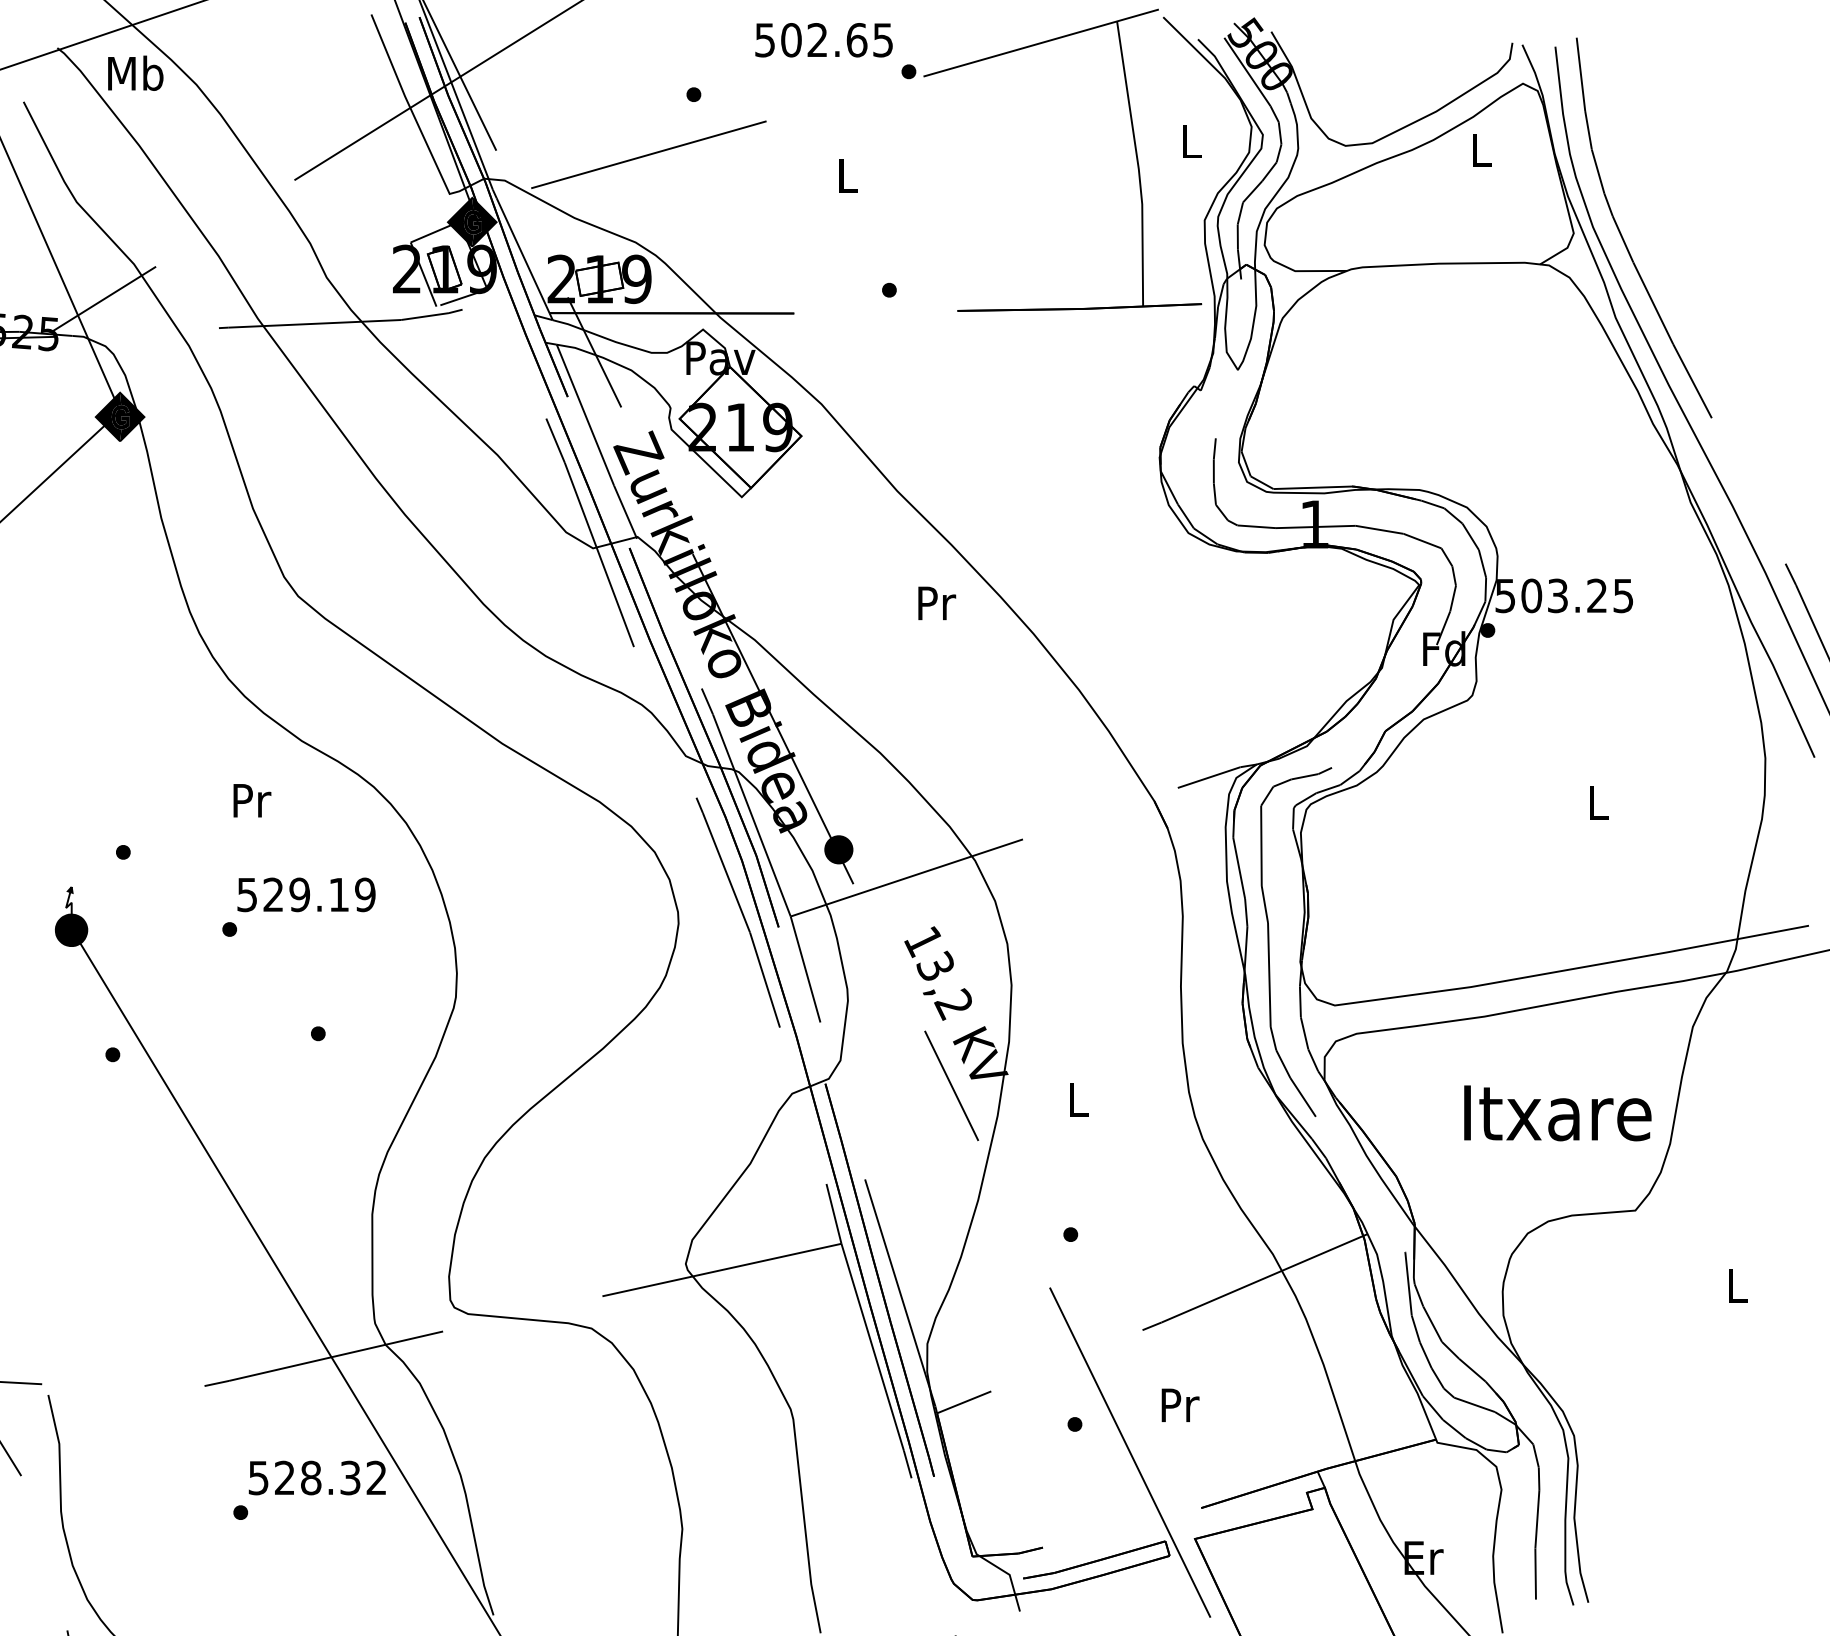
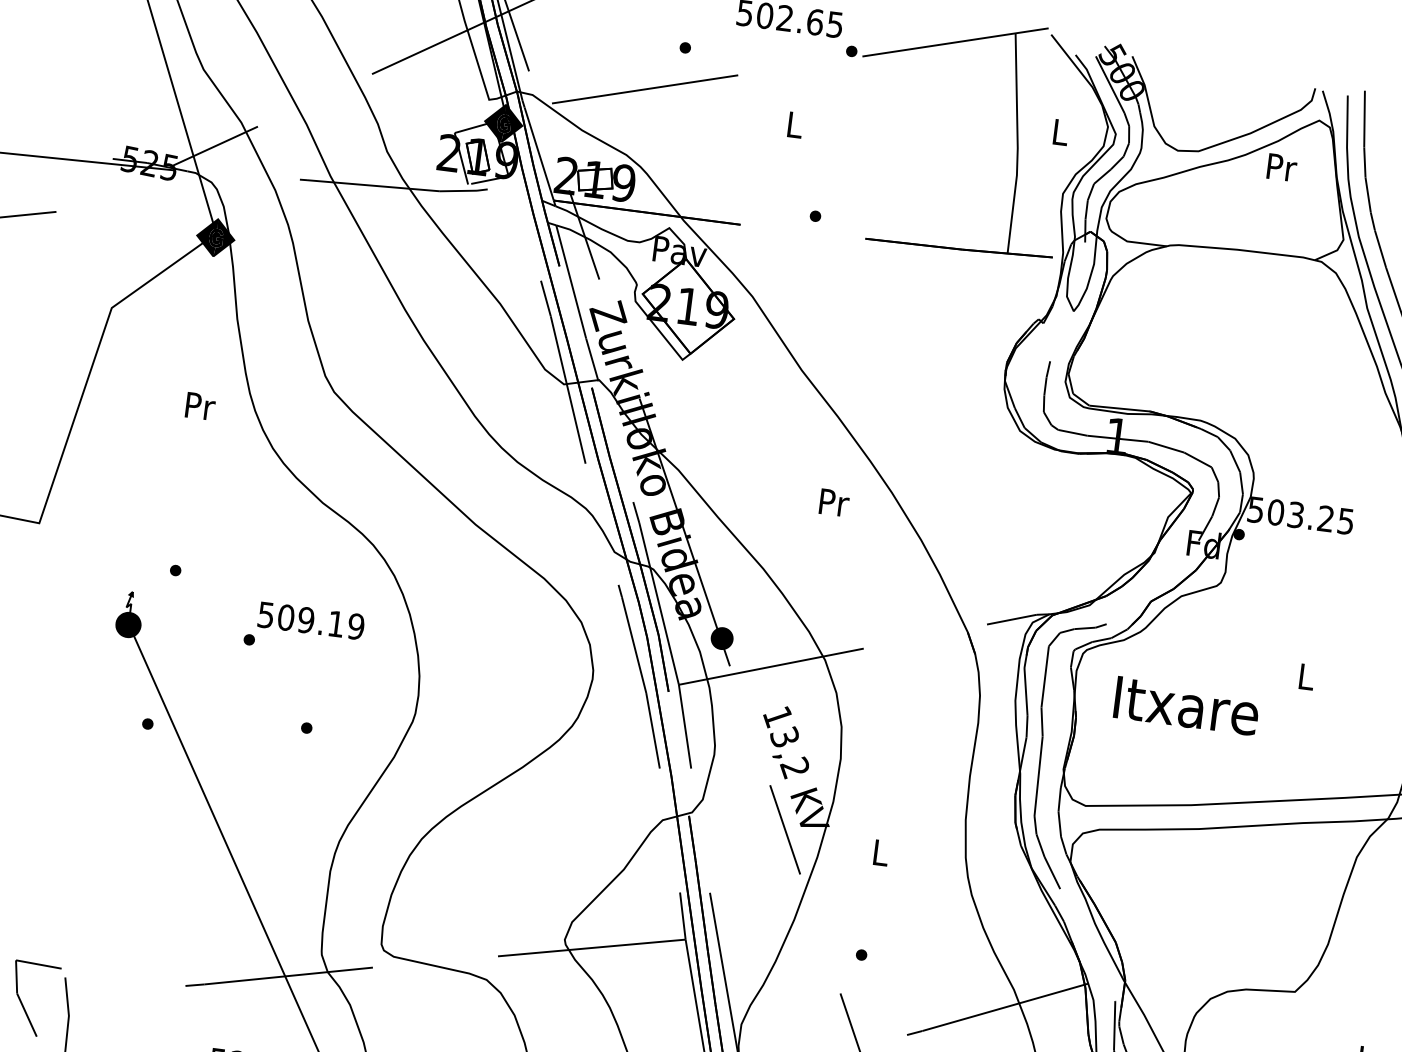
text: (1482, 150) -> (1281, 167), L -> Pr
text: (937, 603) -> (834, 502), moved
text: (252, 800) -> (200, 406), moved
text: (273, 894) -> (286, 617), 529.19 -> 509.19
text: (1557, 1113) -> (1186, 706), moved

